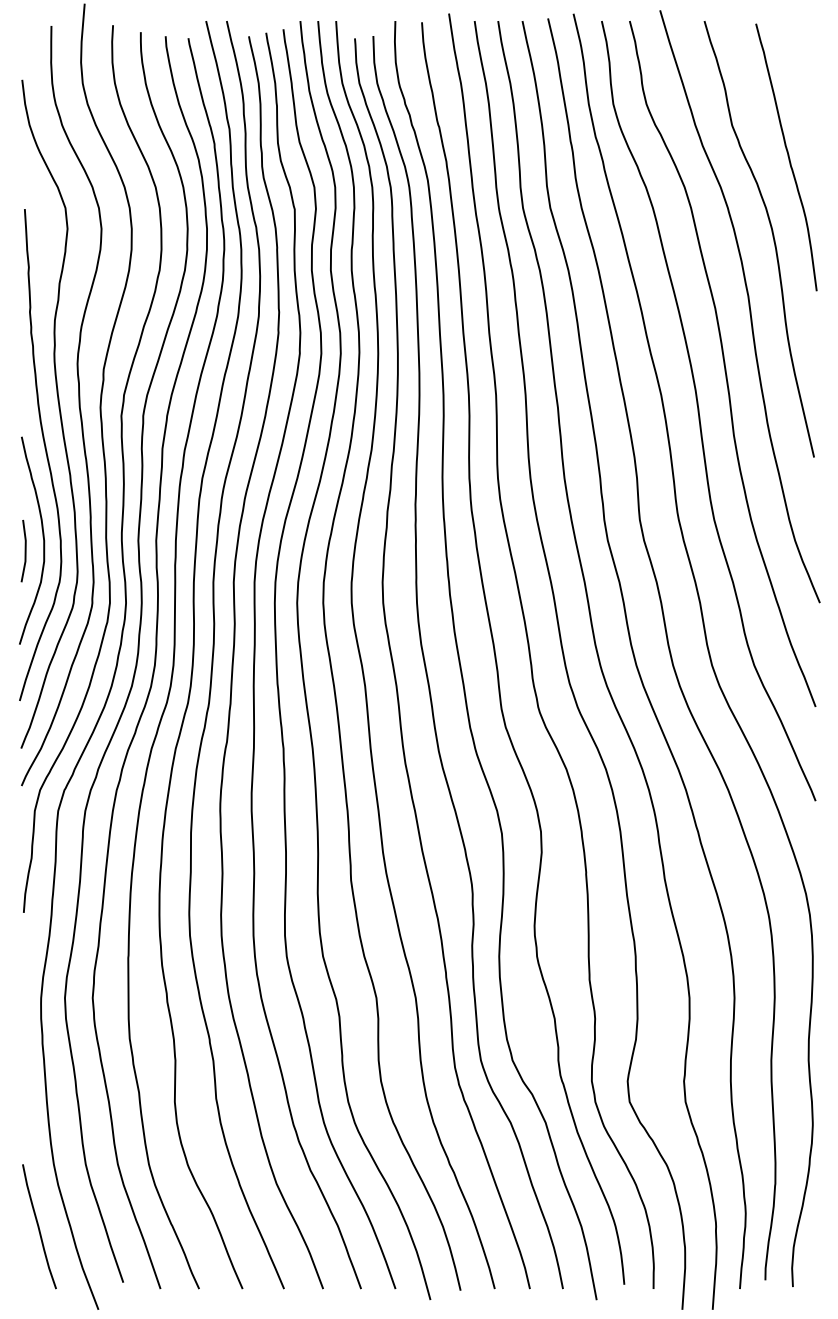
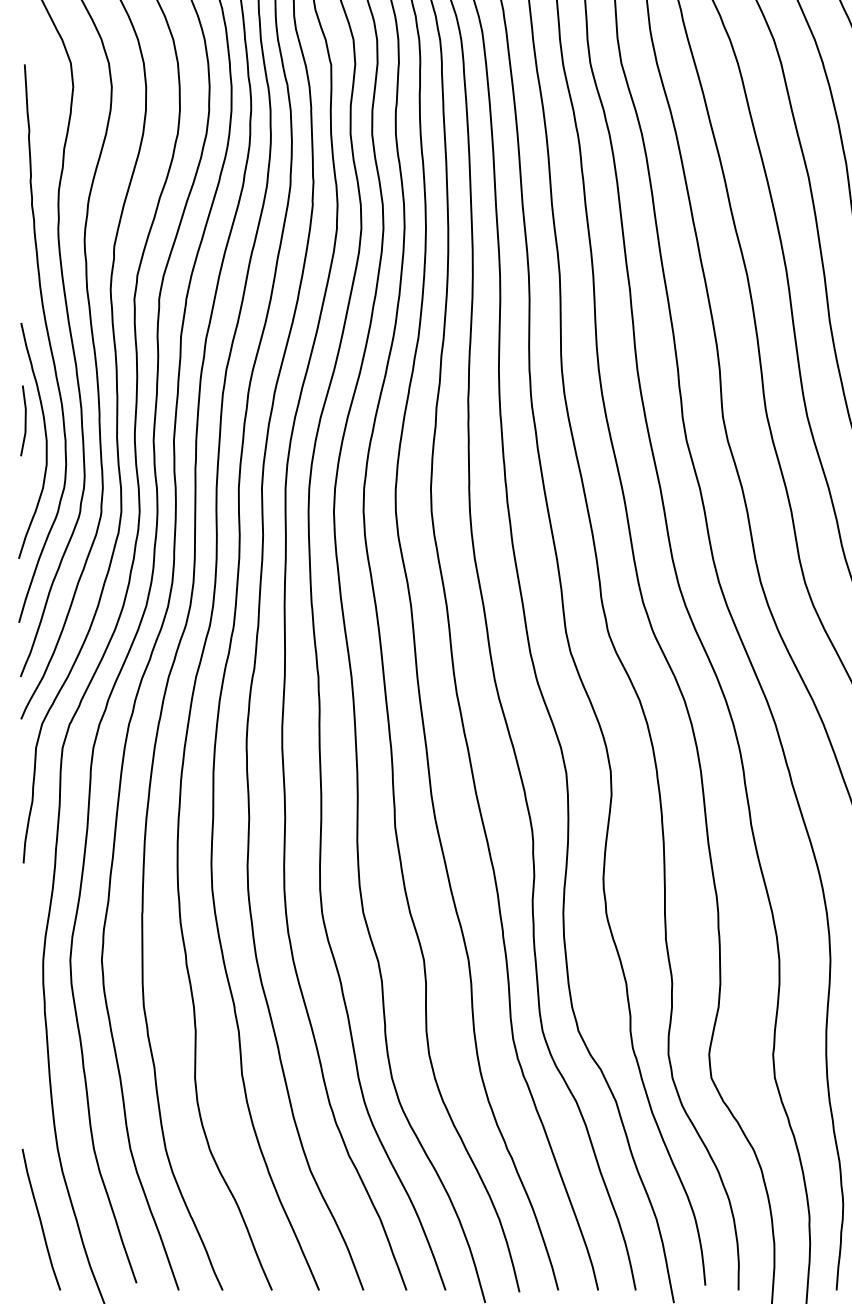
line: (24, 550) -> (24, 420), moved

